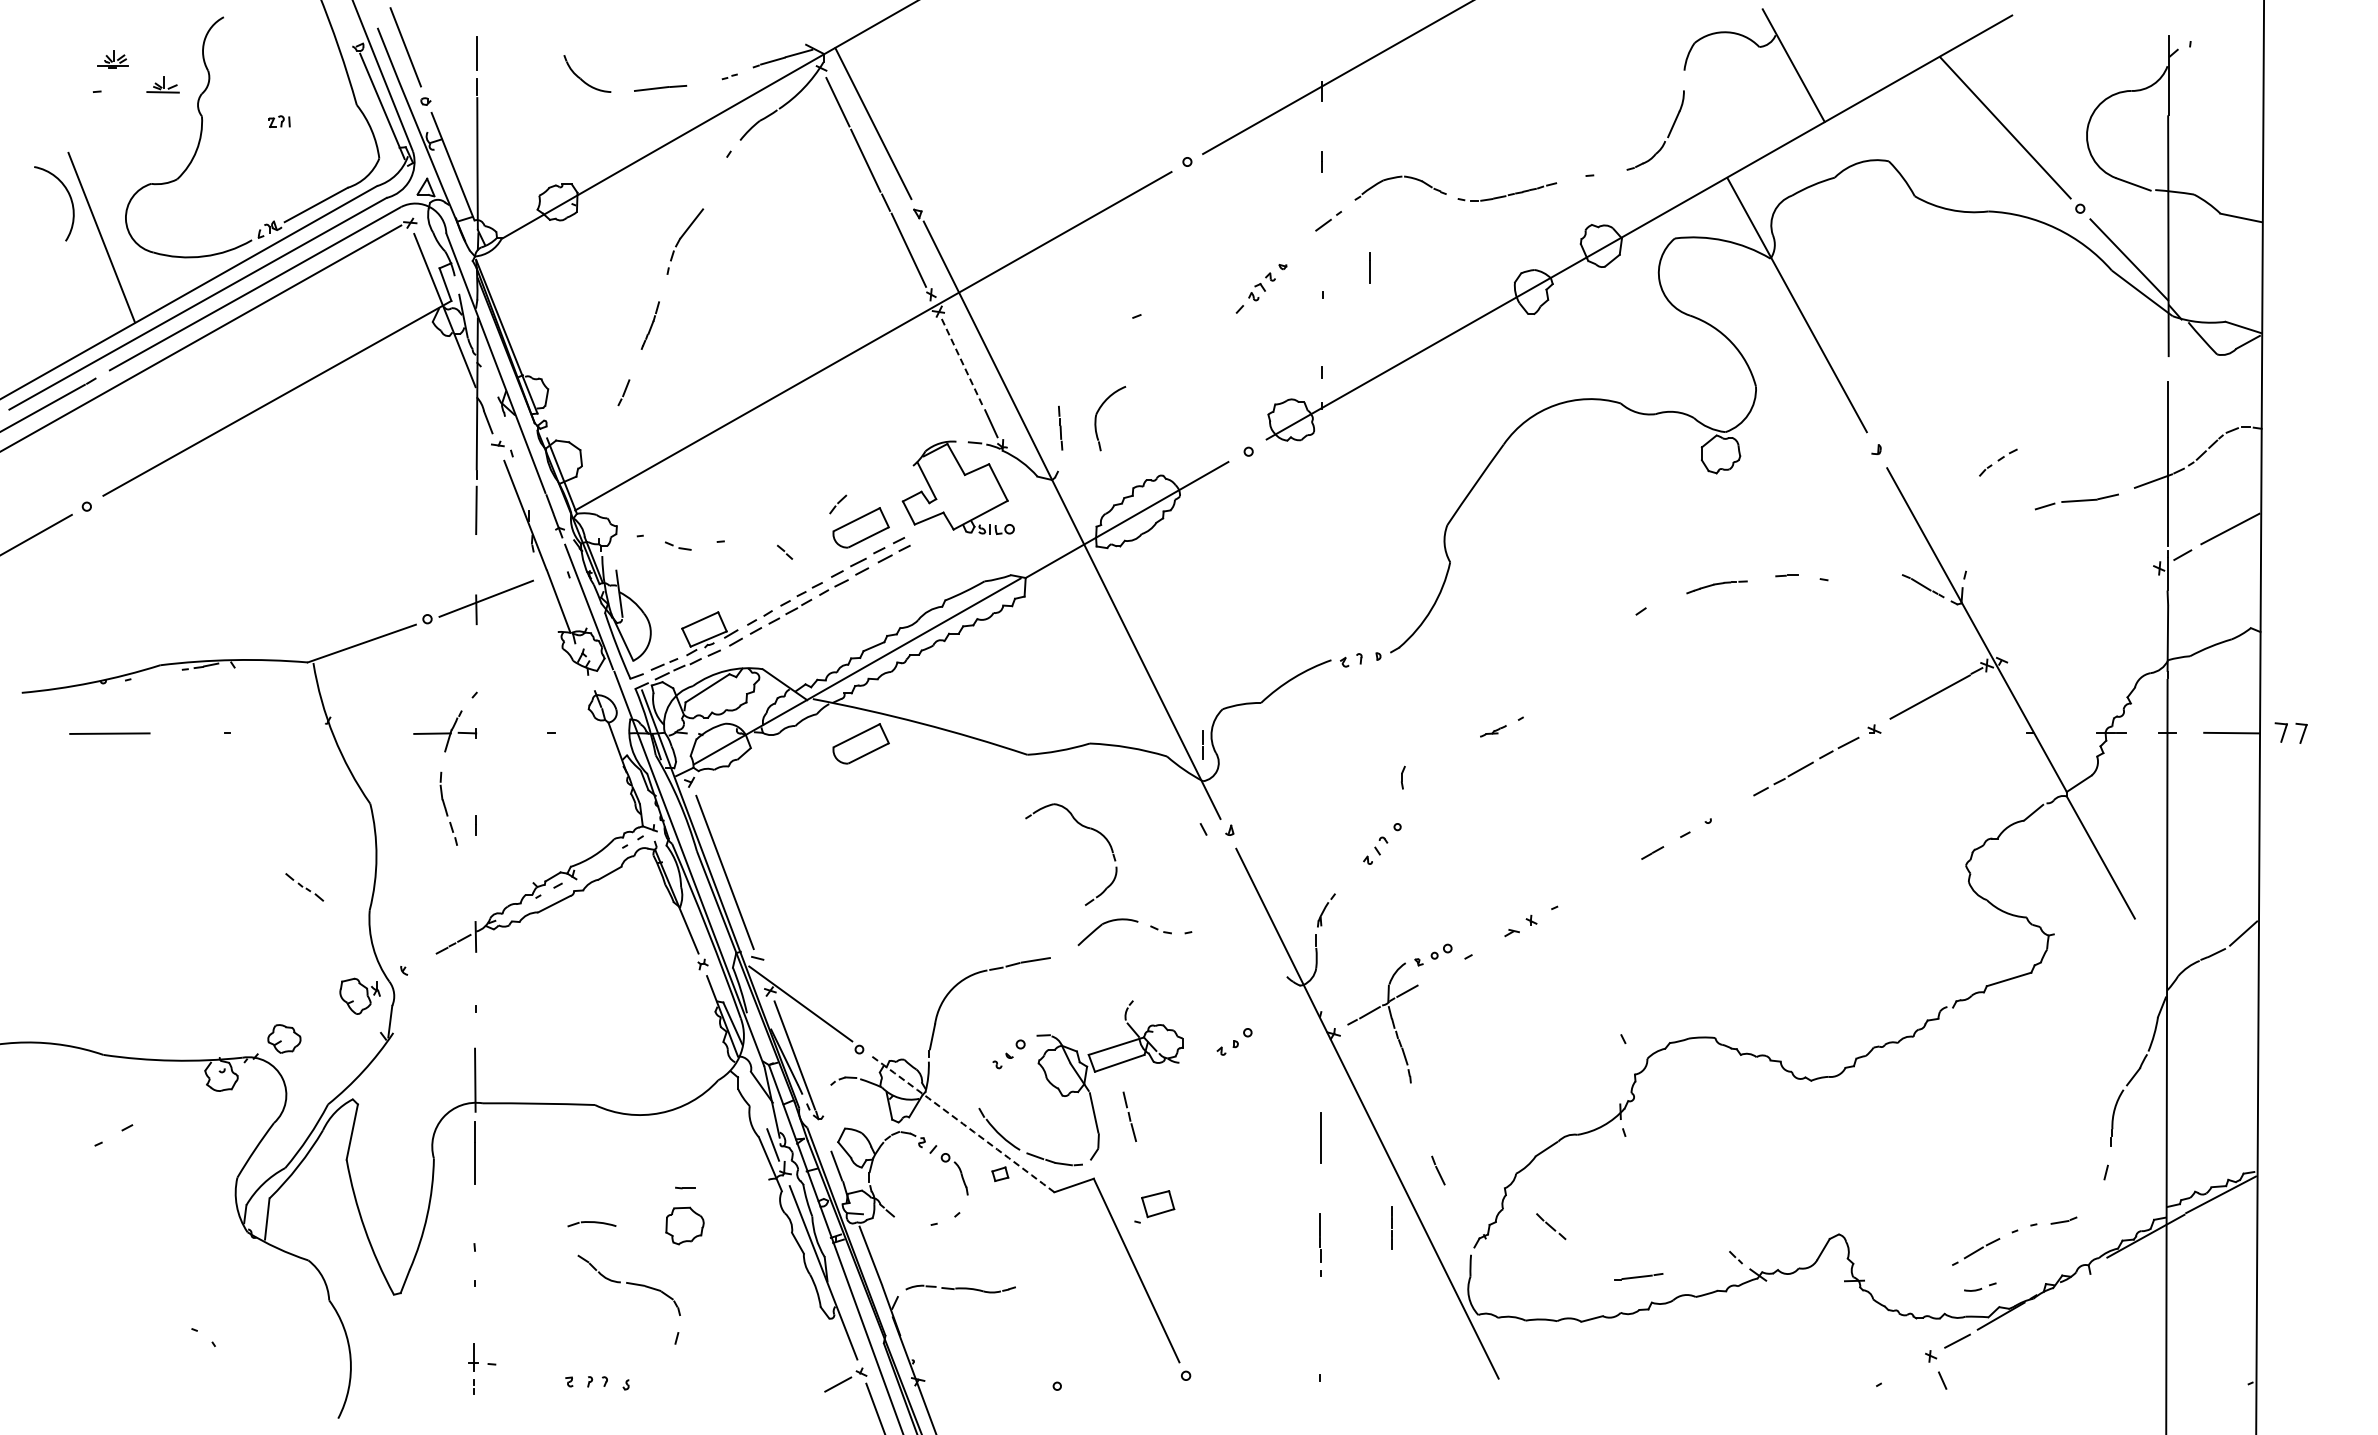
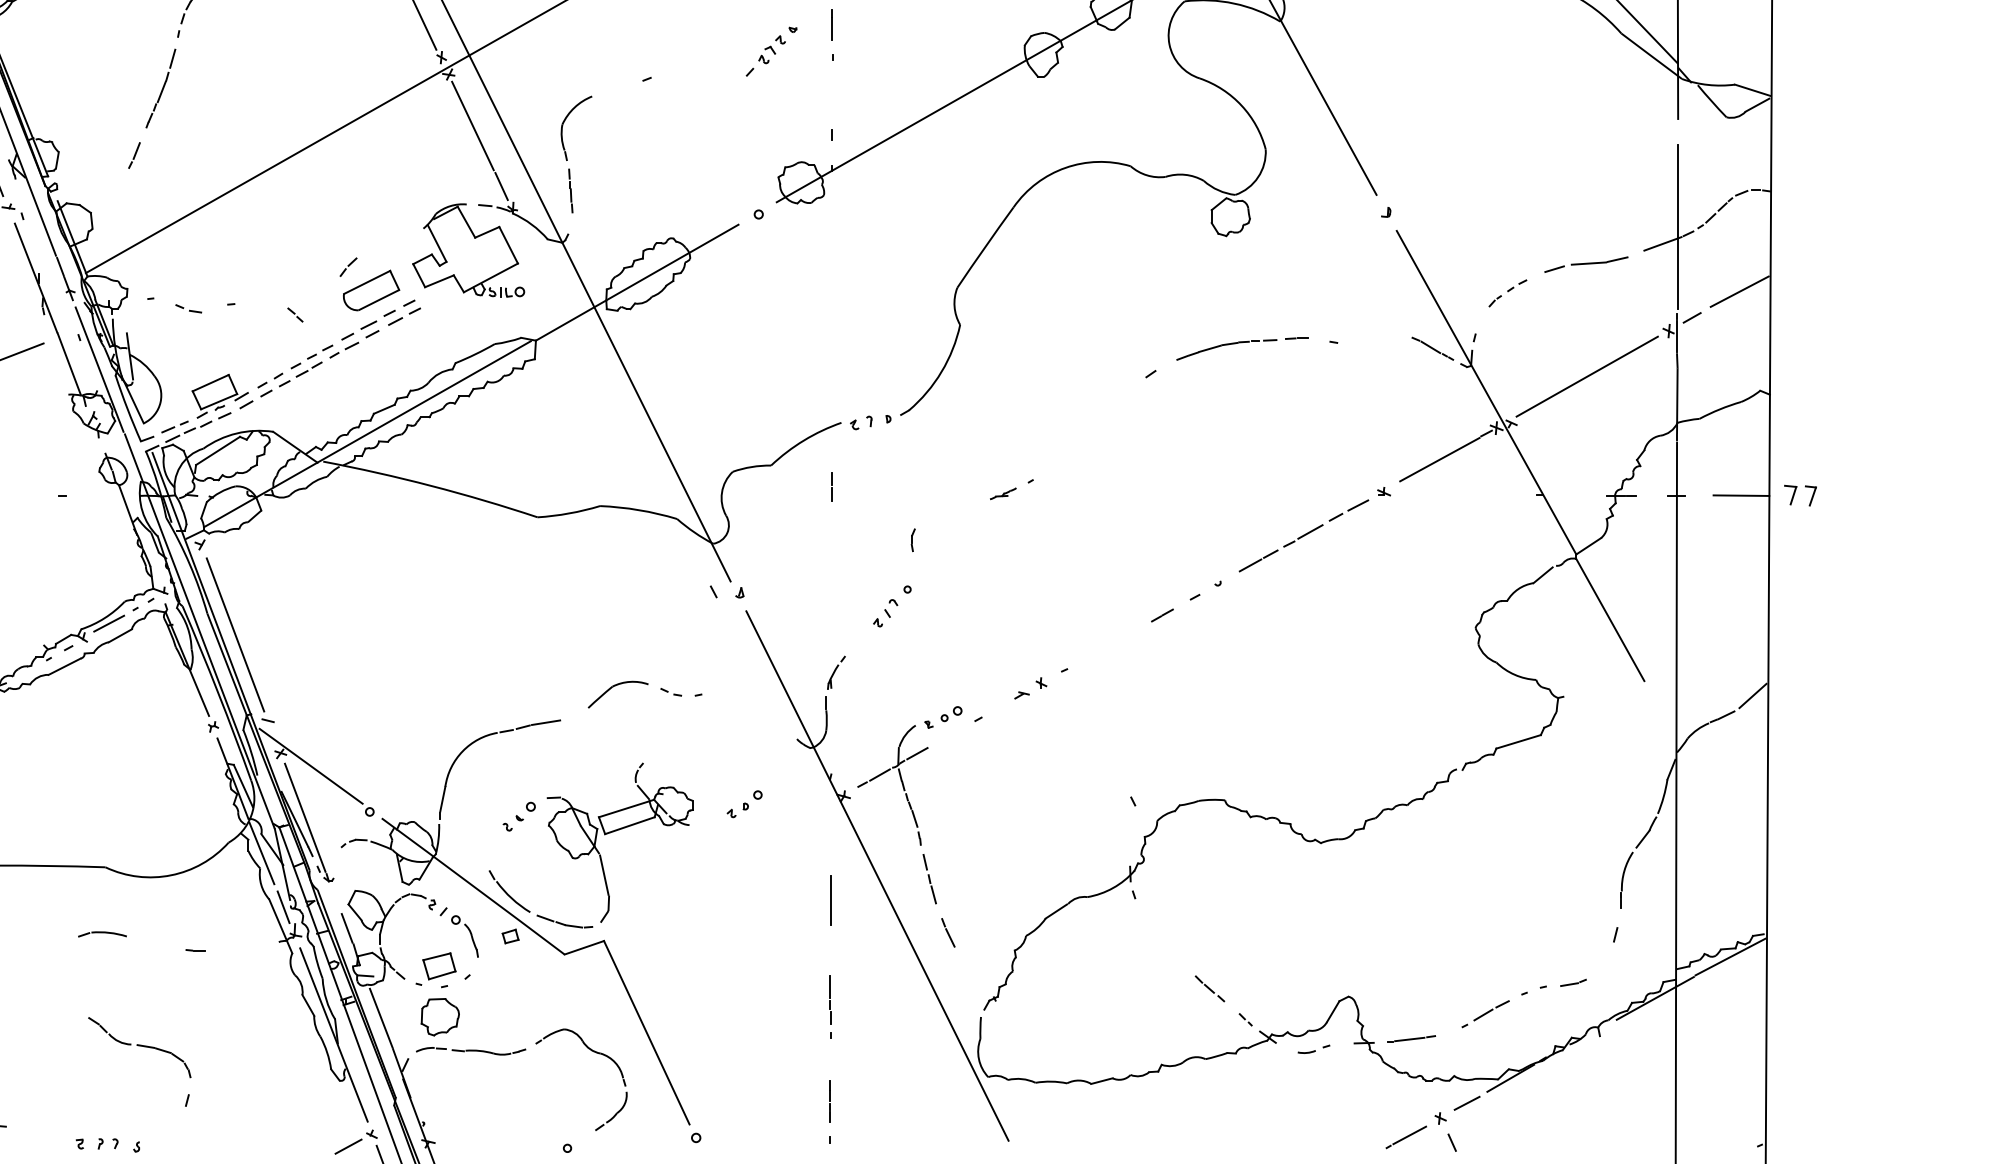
line: (1369, 267) -> (831, 24), moved
part: (650, 325) -> (161, 88), size x1.67
line: (962, 363) -> (472, 126), dashed -> solid
part: (1098, 412) -> (564, 122), moved
part: (1998, 462) -> (1508, 293), moved
part: (1716, 587) -> (1226, 350), size x1.67
line: (2077, 614) -> (1587, 377), added
part: (860, 743) -> (370, 506), removed
line: (1202, 744) -> (831, 486), moved
line: (1740, 802) -> (1250, 565), added
part: (1081, 826) -> (591, 1051), moved
line: (598, 861) -> (109, 623), added
line: (751, 1090) -> (261, 852), added
line: (1129, 1116) -> (929, 878), moved
arc: (963, 1123) -> (473, 885), dashed -> solid
part: (1154, 1206) -> (435, 968), moved
part: (591, 1224) -> (102, 934), moved
part: (684, 1225) -> (439, 1016), moved
part: (1551, 1226) -> (1210, 988), moved
line: (1391, 1227) -> (829, 1100), moved
line: (1638, 1276) -> (1411, 1038), moved
part: (1980, 1286) -> (1314, 1048), moved
line: (1899, 1373) -> (1409, 1135), added

